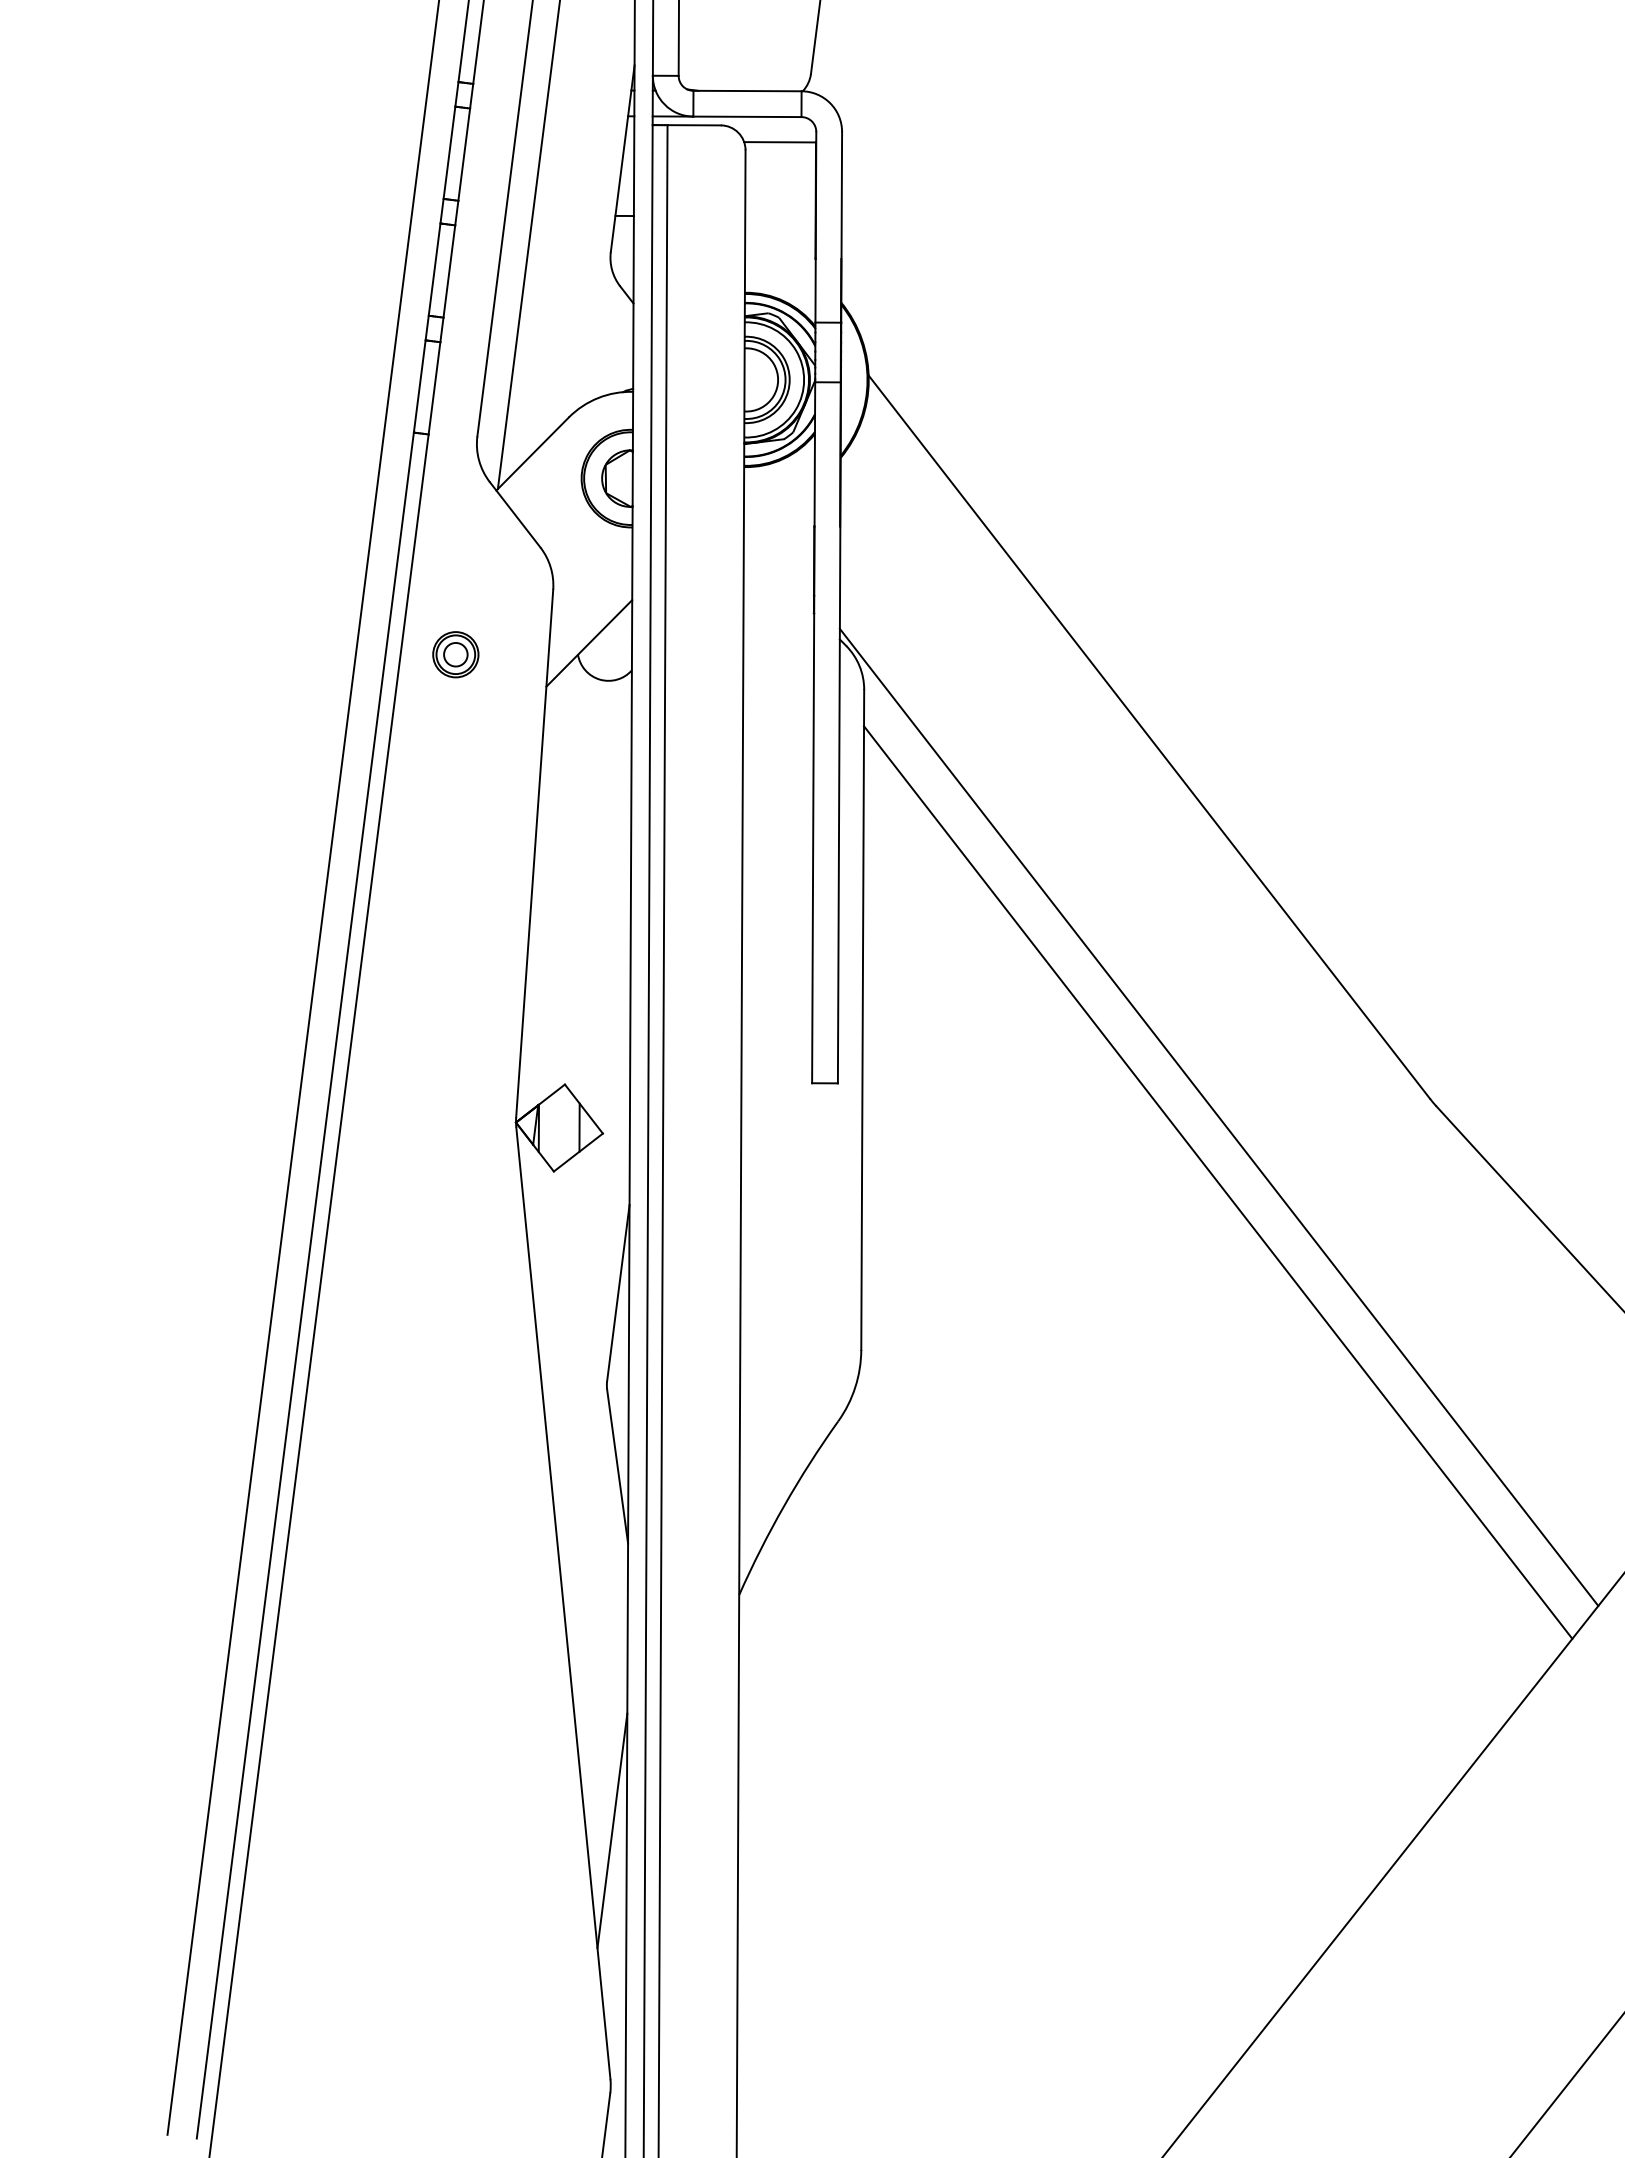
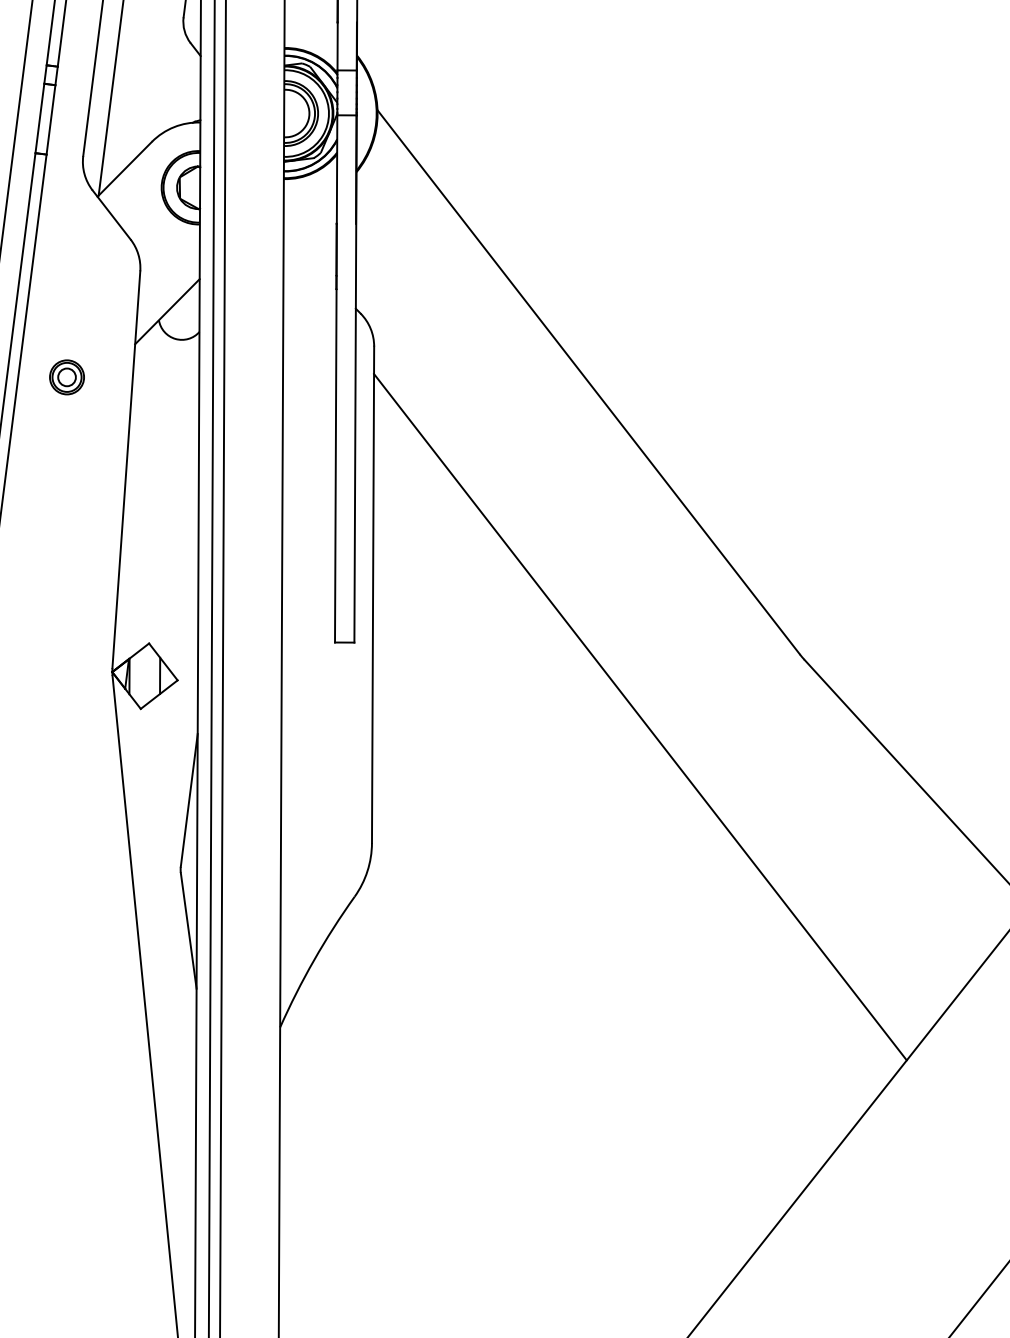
part: (455, 654) -> (66, 377), moved
line: (1218, 1116) -> (640, 667), removed
line: (612, 1830) -> (184, 1204), removed

